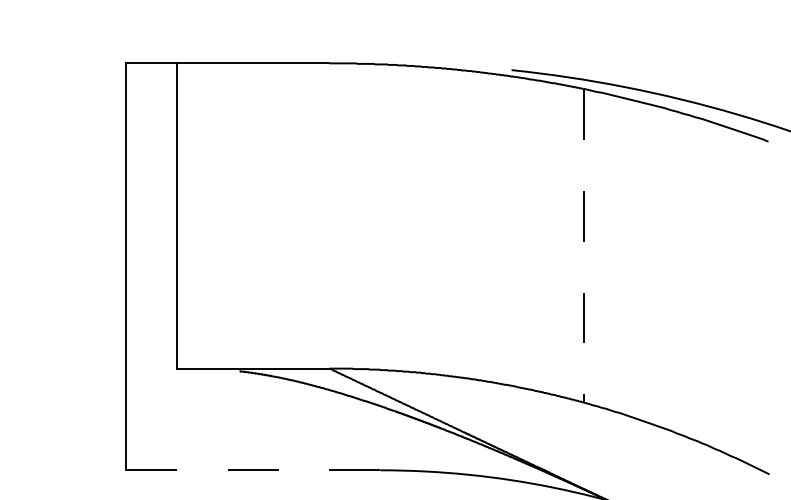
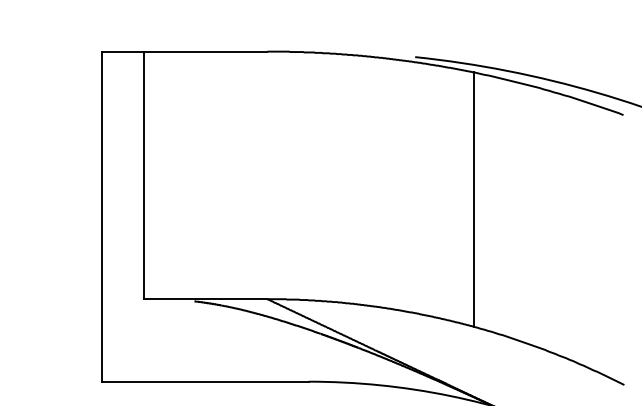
line: (583, 245) -> (473, 199), dashed -> solid
line: (253, 470) -> (205, 381), dashed -> solid

